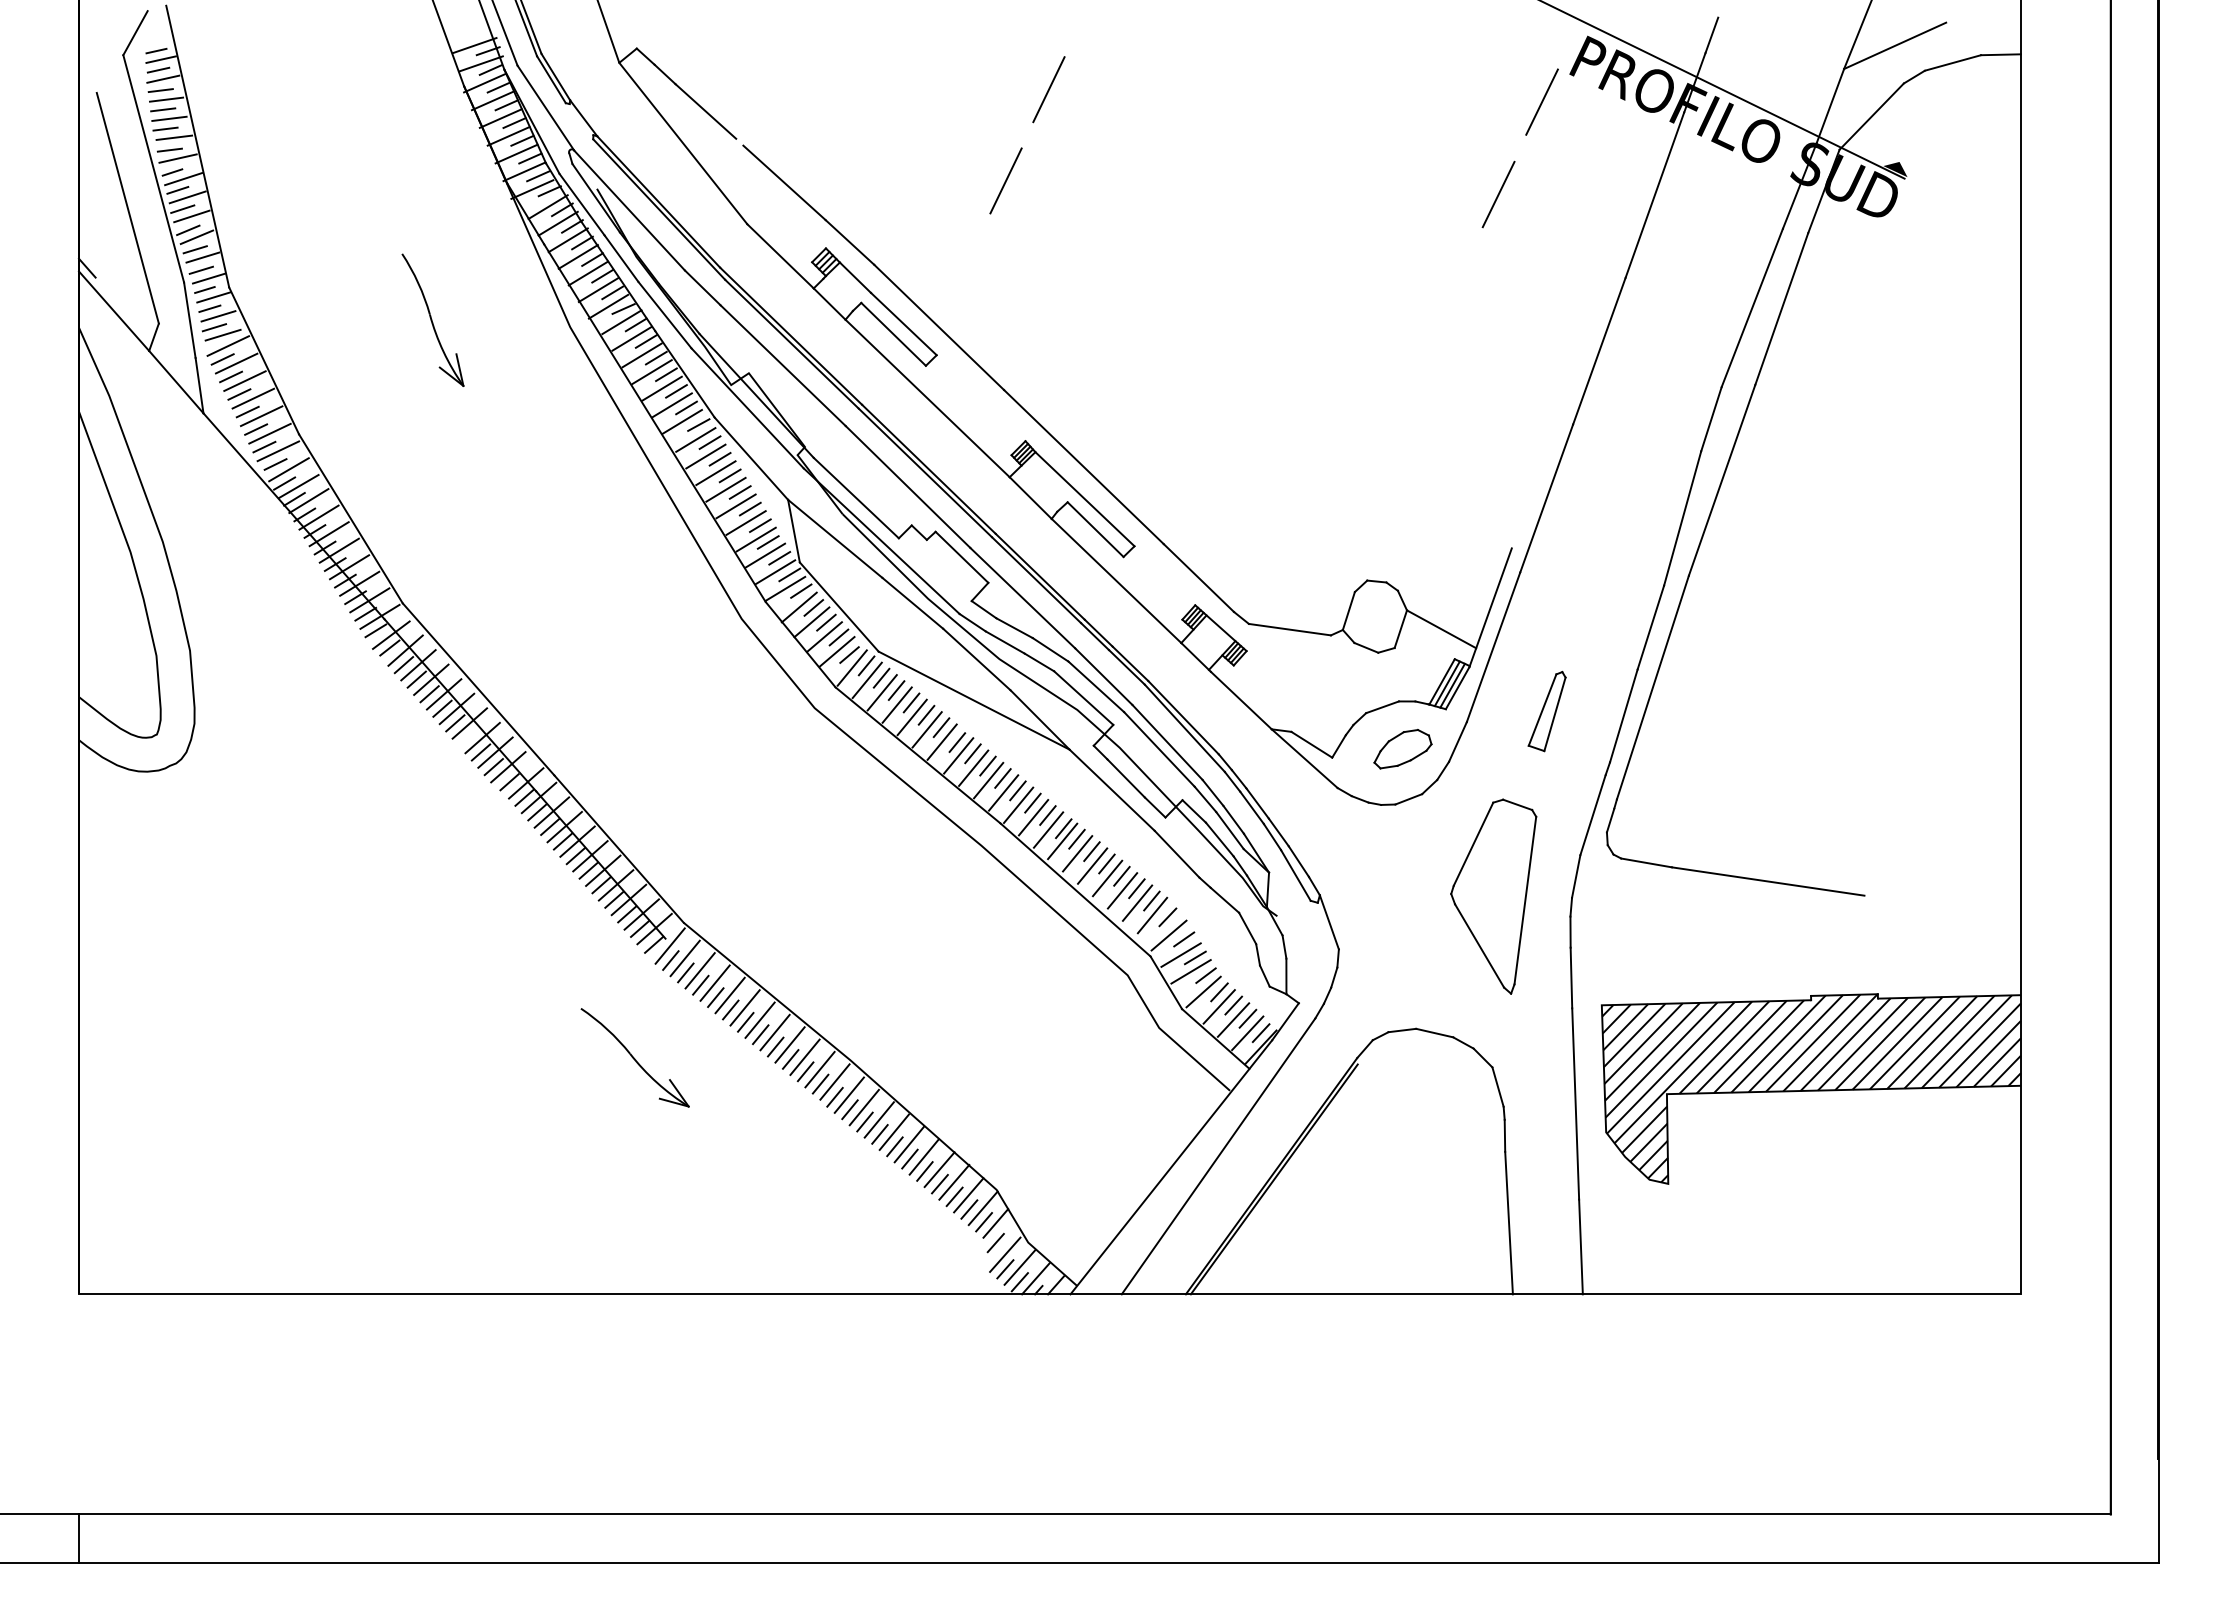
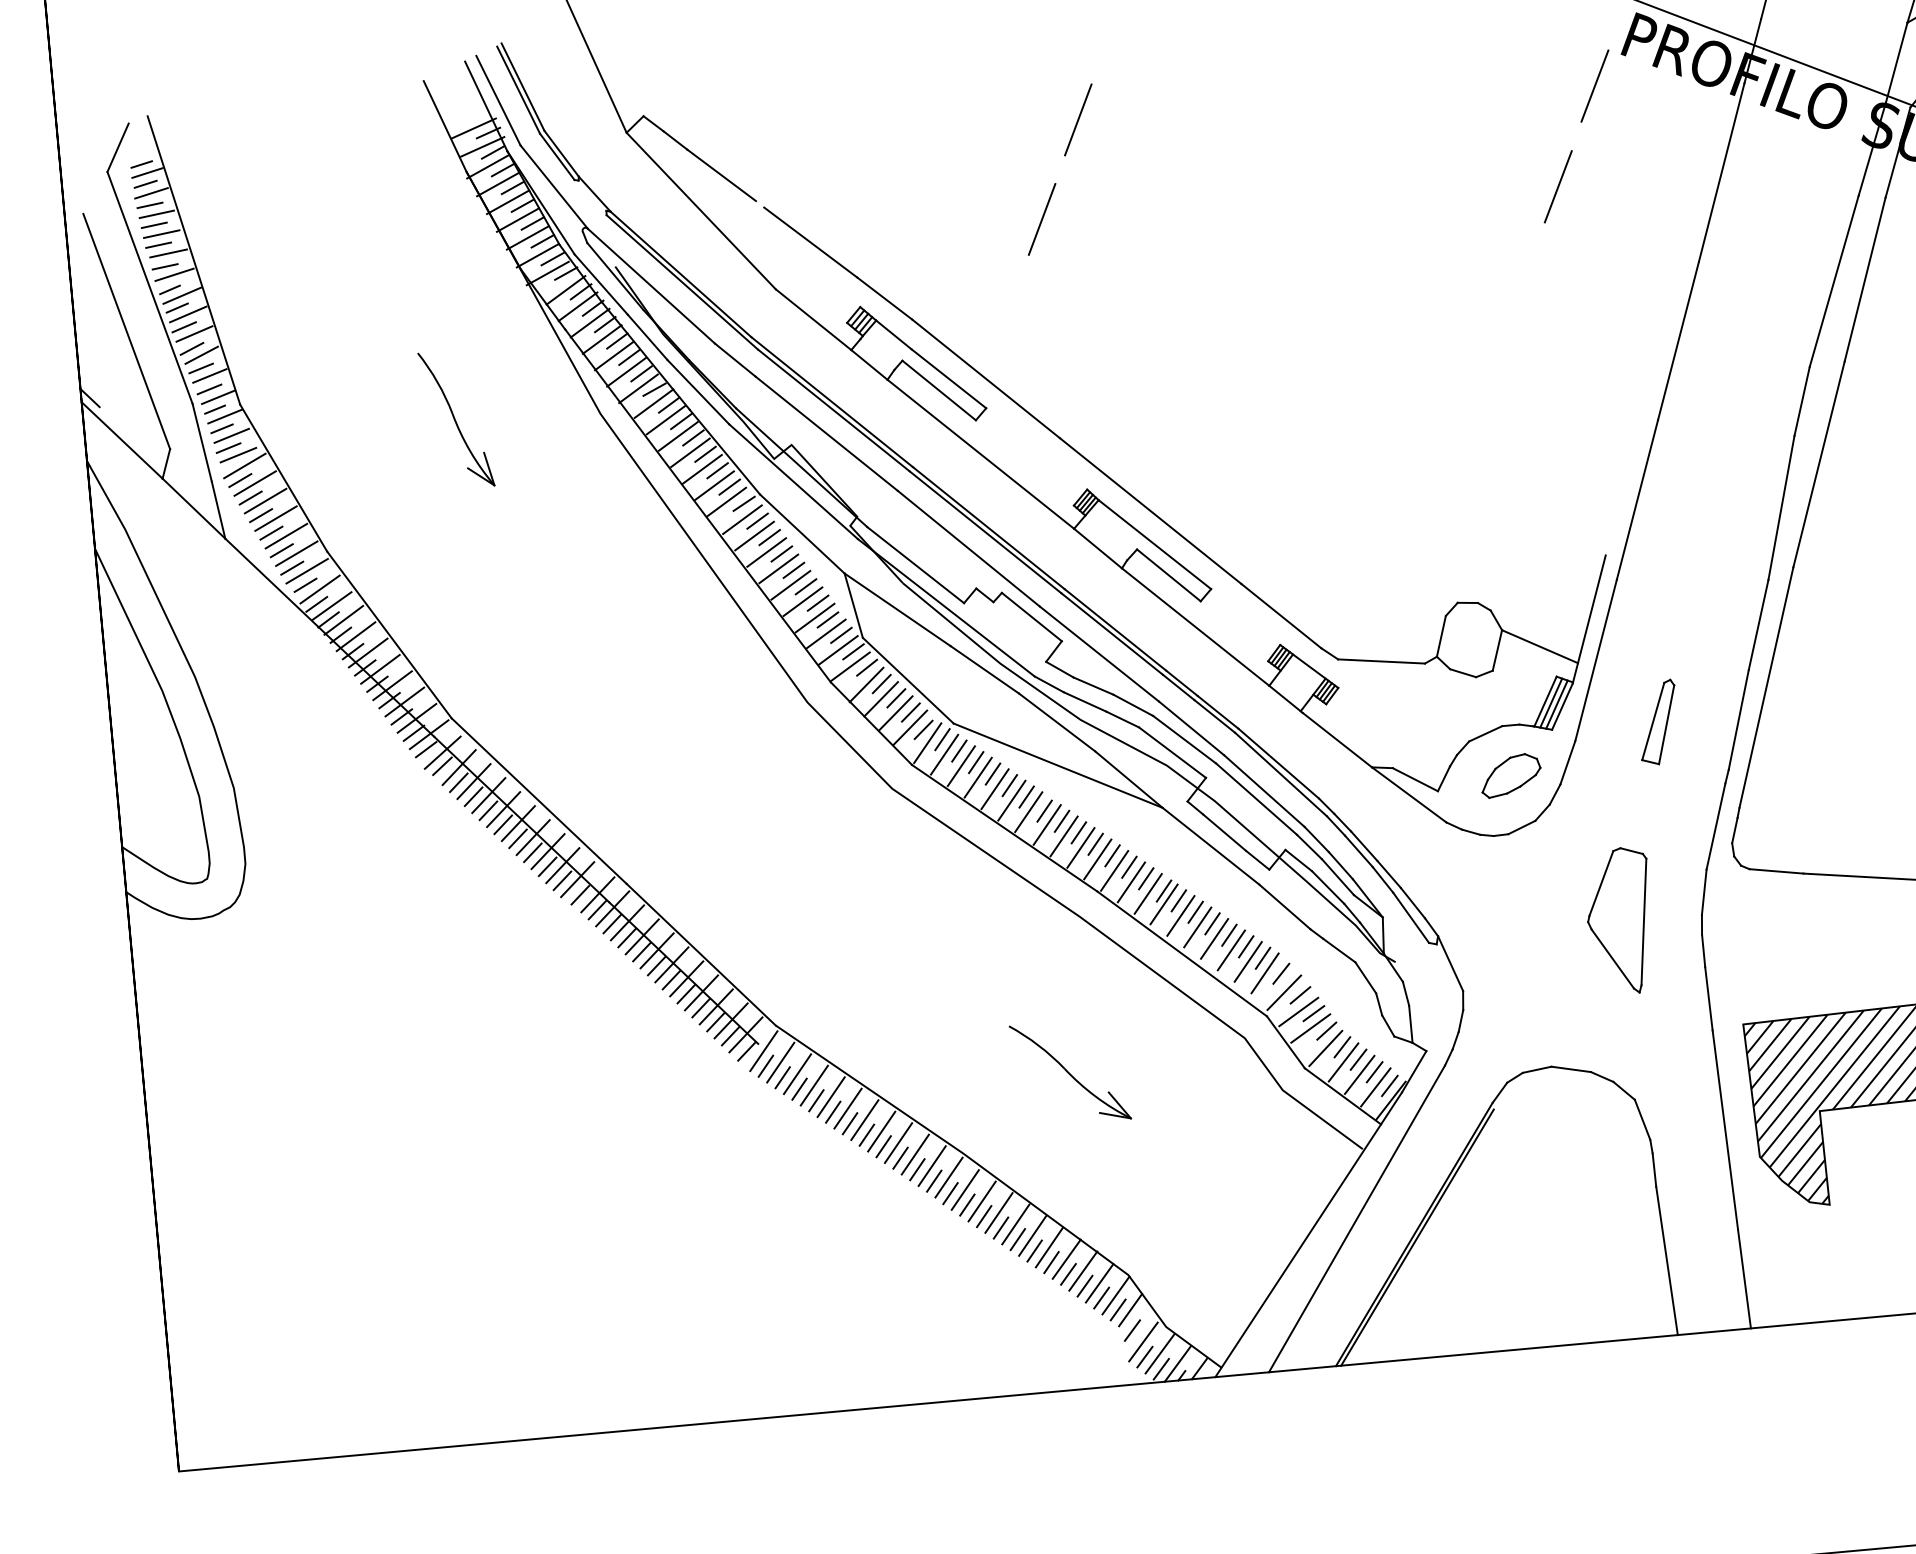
line: (468, 737) -> (533, 852), added
part: (1493, 896) -> (1619, 921), size x0.71
part: (634, 1057) -> (1069, 1072), moved

